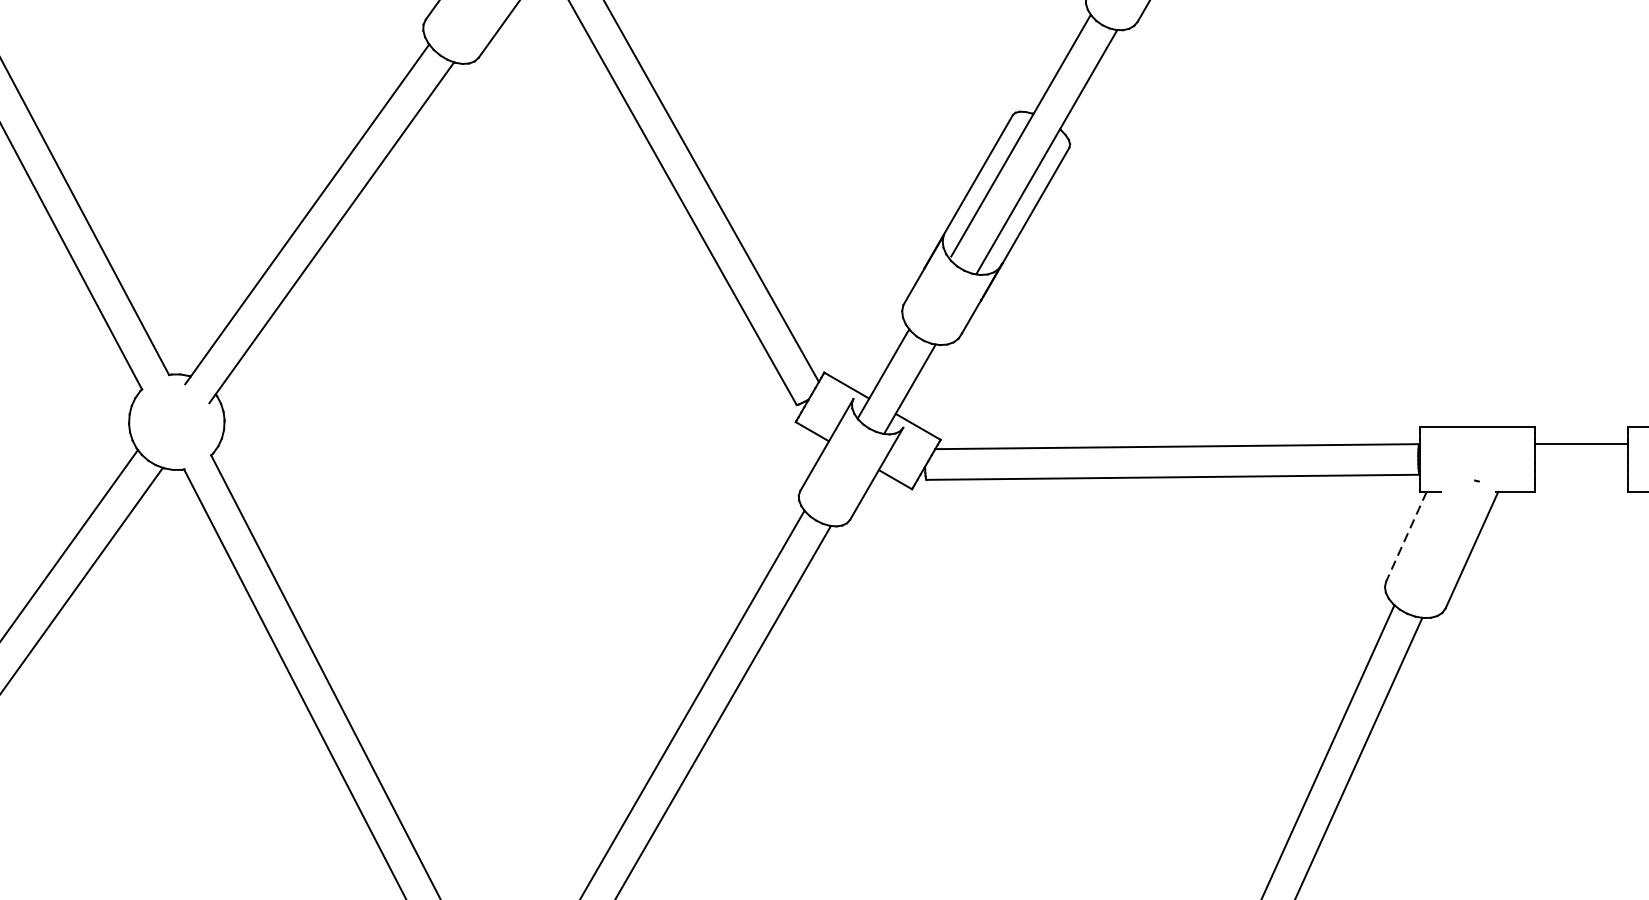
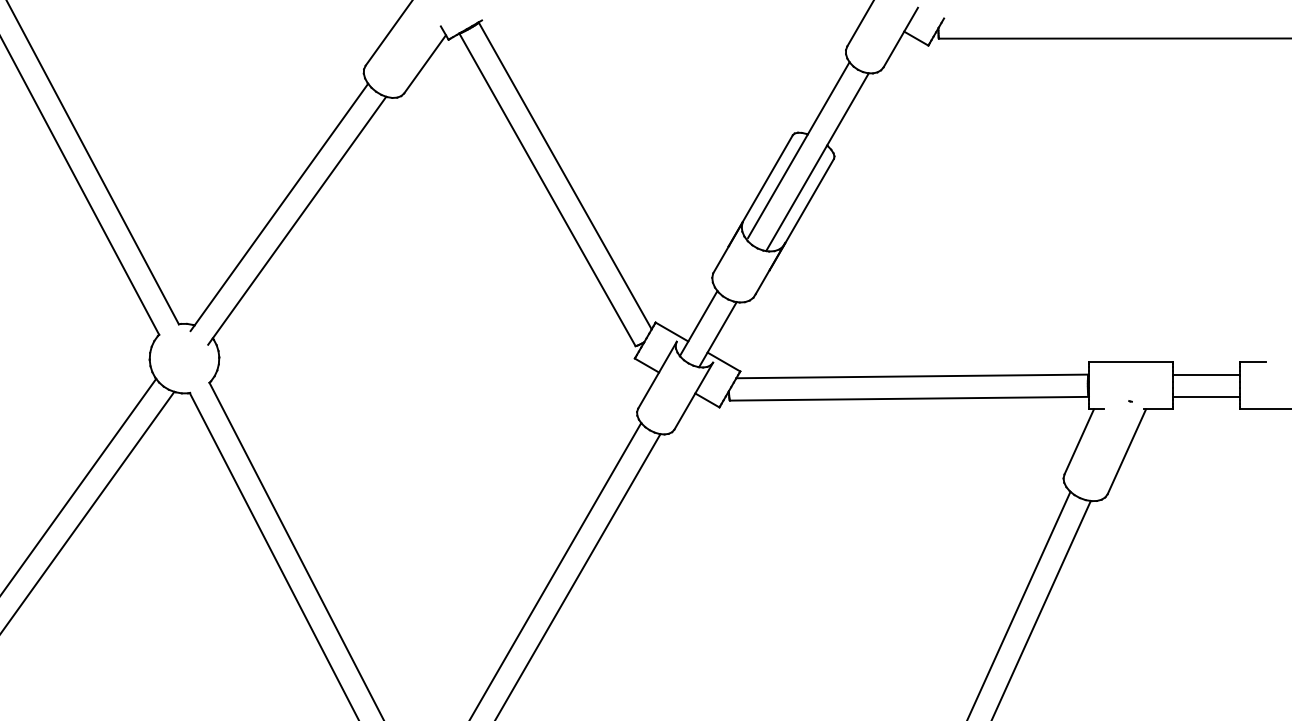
line: (1581, 474) -> (1206, 396), added
line: (1406, 537) -> (1079, 442), dashed -> solid

